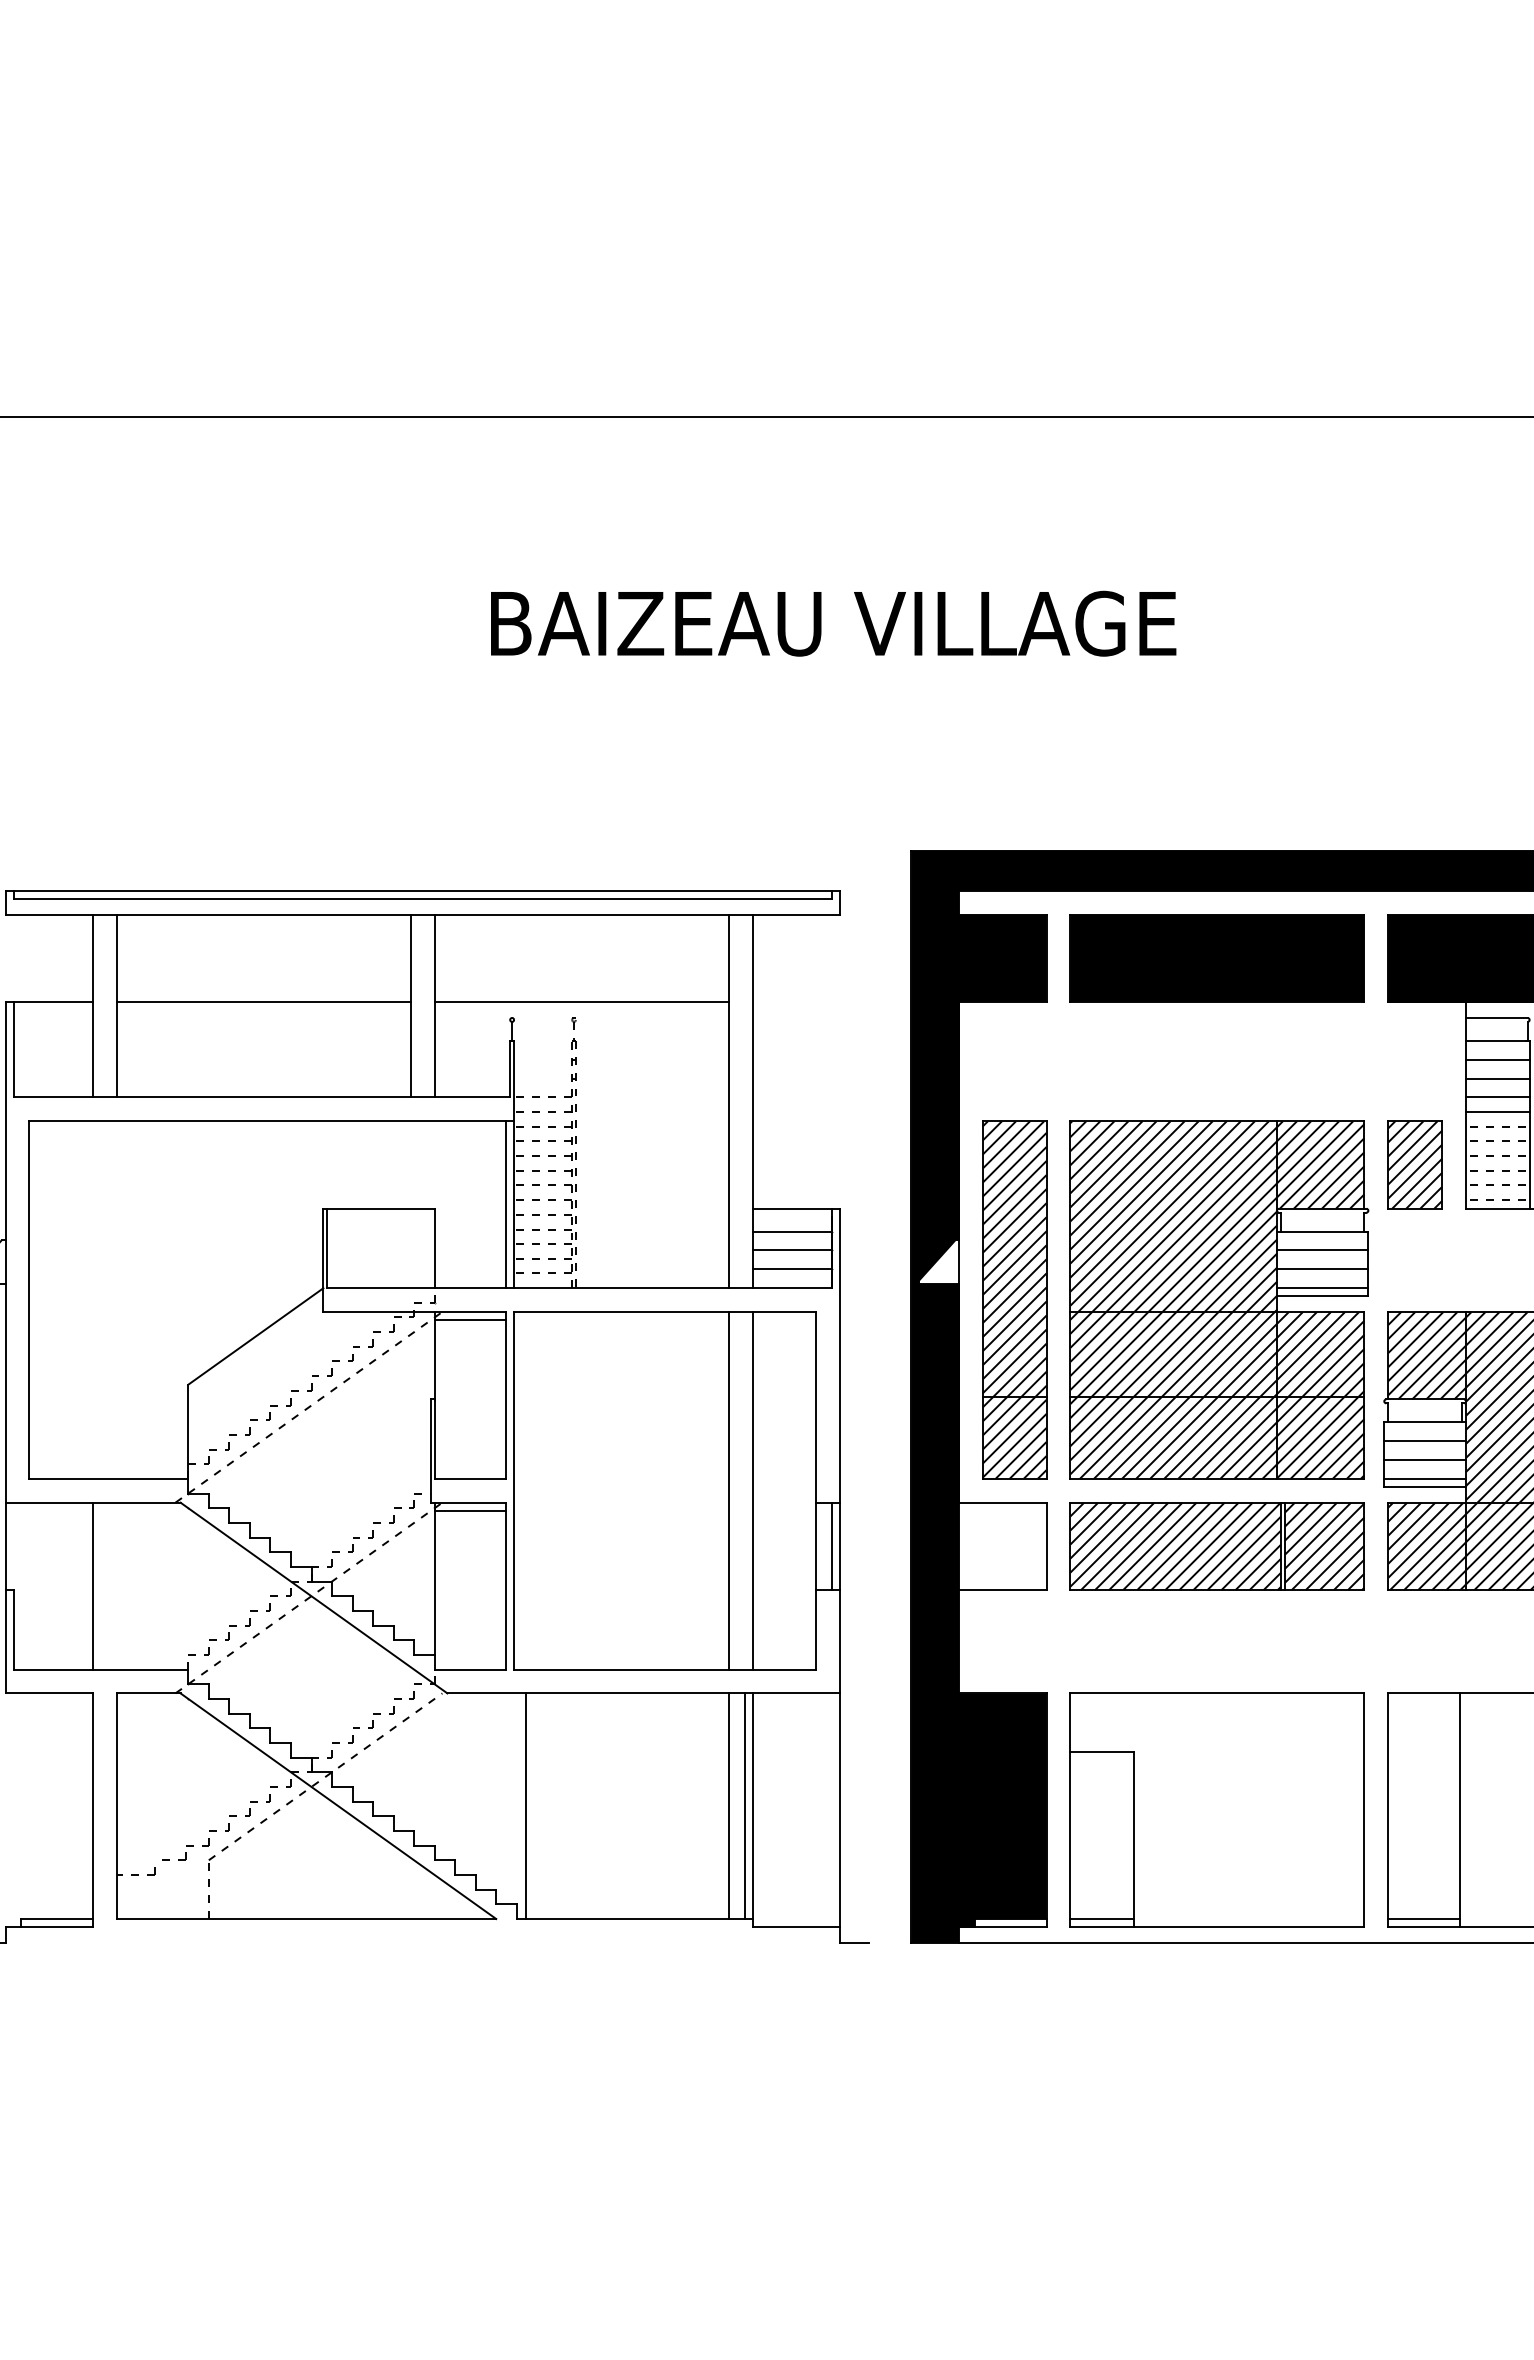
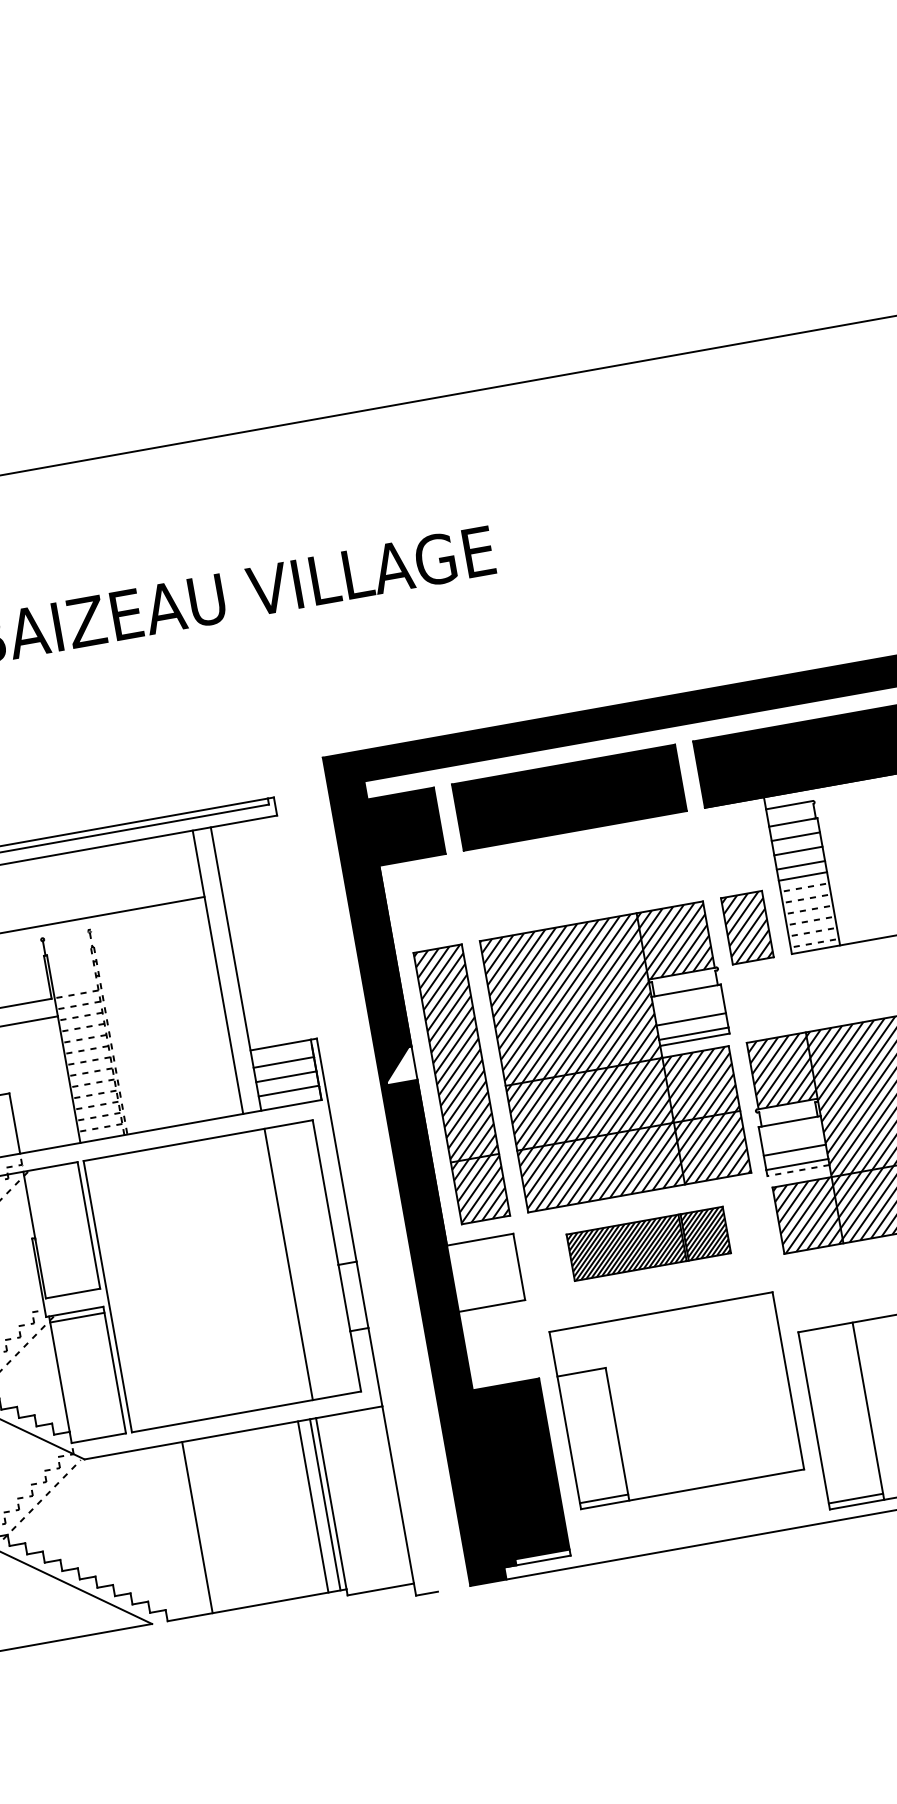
line: (506, 1204) -> (63, 1080), removed
line: (1322, 1250) -> (688, 1005), removed
line: (470, 1319) -> (51, 1172), removed
line: (1425, 1441) -> (792, 1136), removed
line: (1425, 1486) -> (798, 1170), solid -> dashed
line: (728, 1490) -> (270, 1267), removed
line: (831, 1546) -> (356, 1296), removed
part: (1216, 1546) -> (648, 1244), size x0.7
line: (526, 1806) -> (197, 1527), moved
part: (1216, 1809) -> (676, 1400), moved

